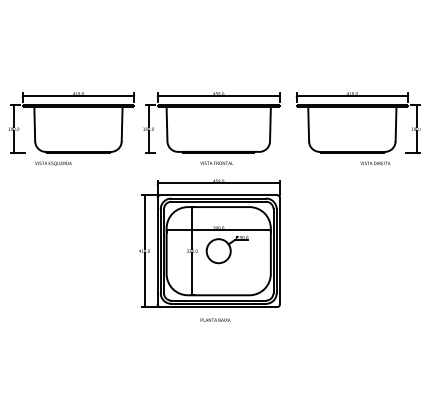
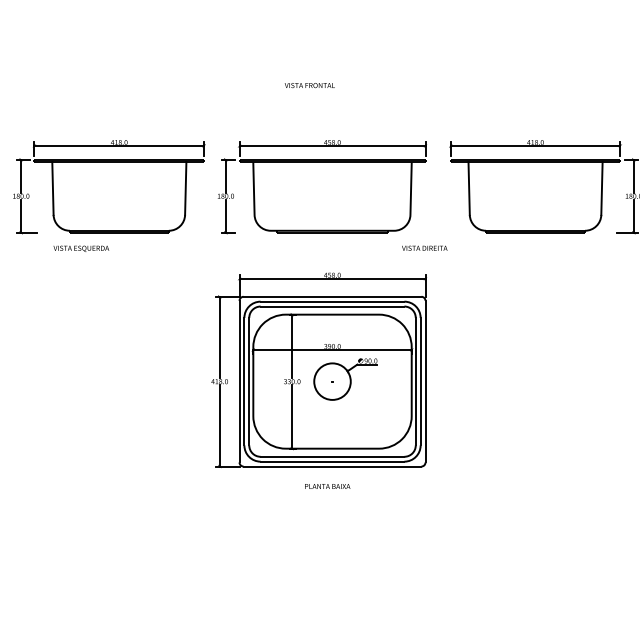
text: (216, 162) -> (309, 84), moved
text: (375, 163) -> (424, 248), moved

